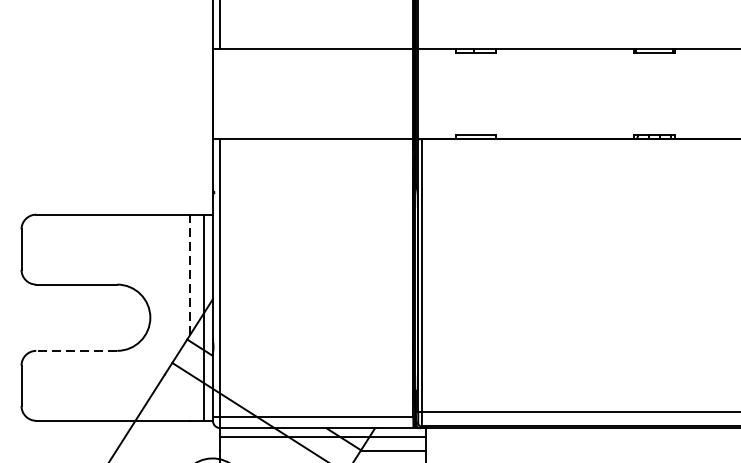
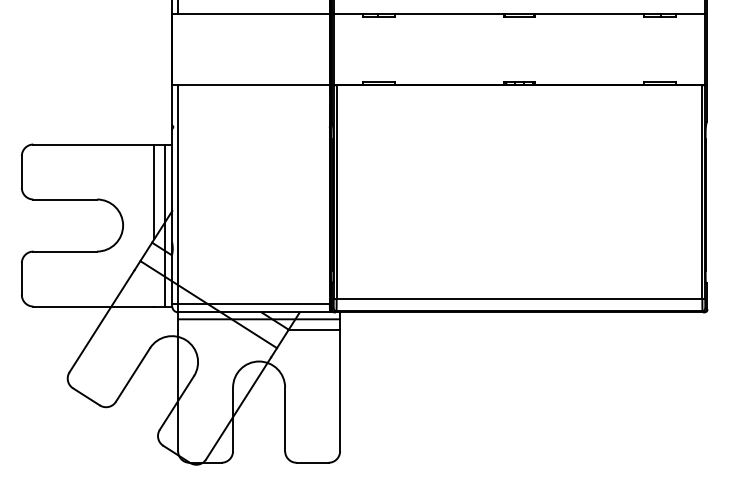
line: (190, 274) -> (154, 191), dashed -> solid
line: (77, 350) -> (65, 251), dashed -> solid

